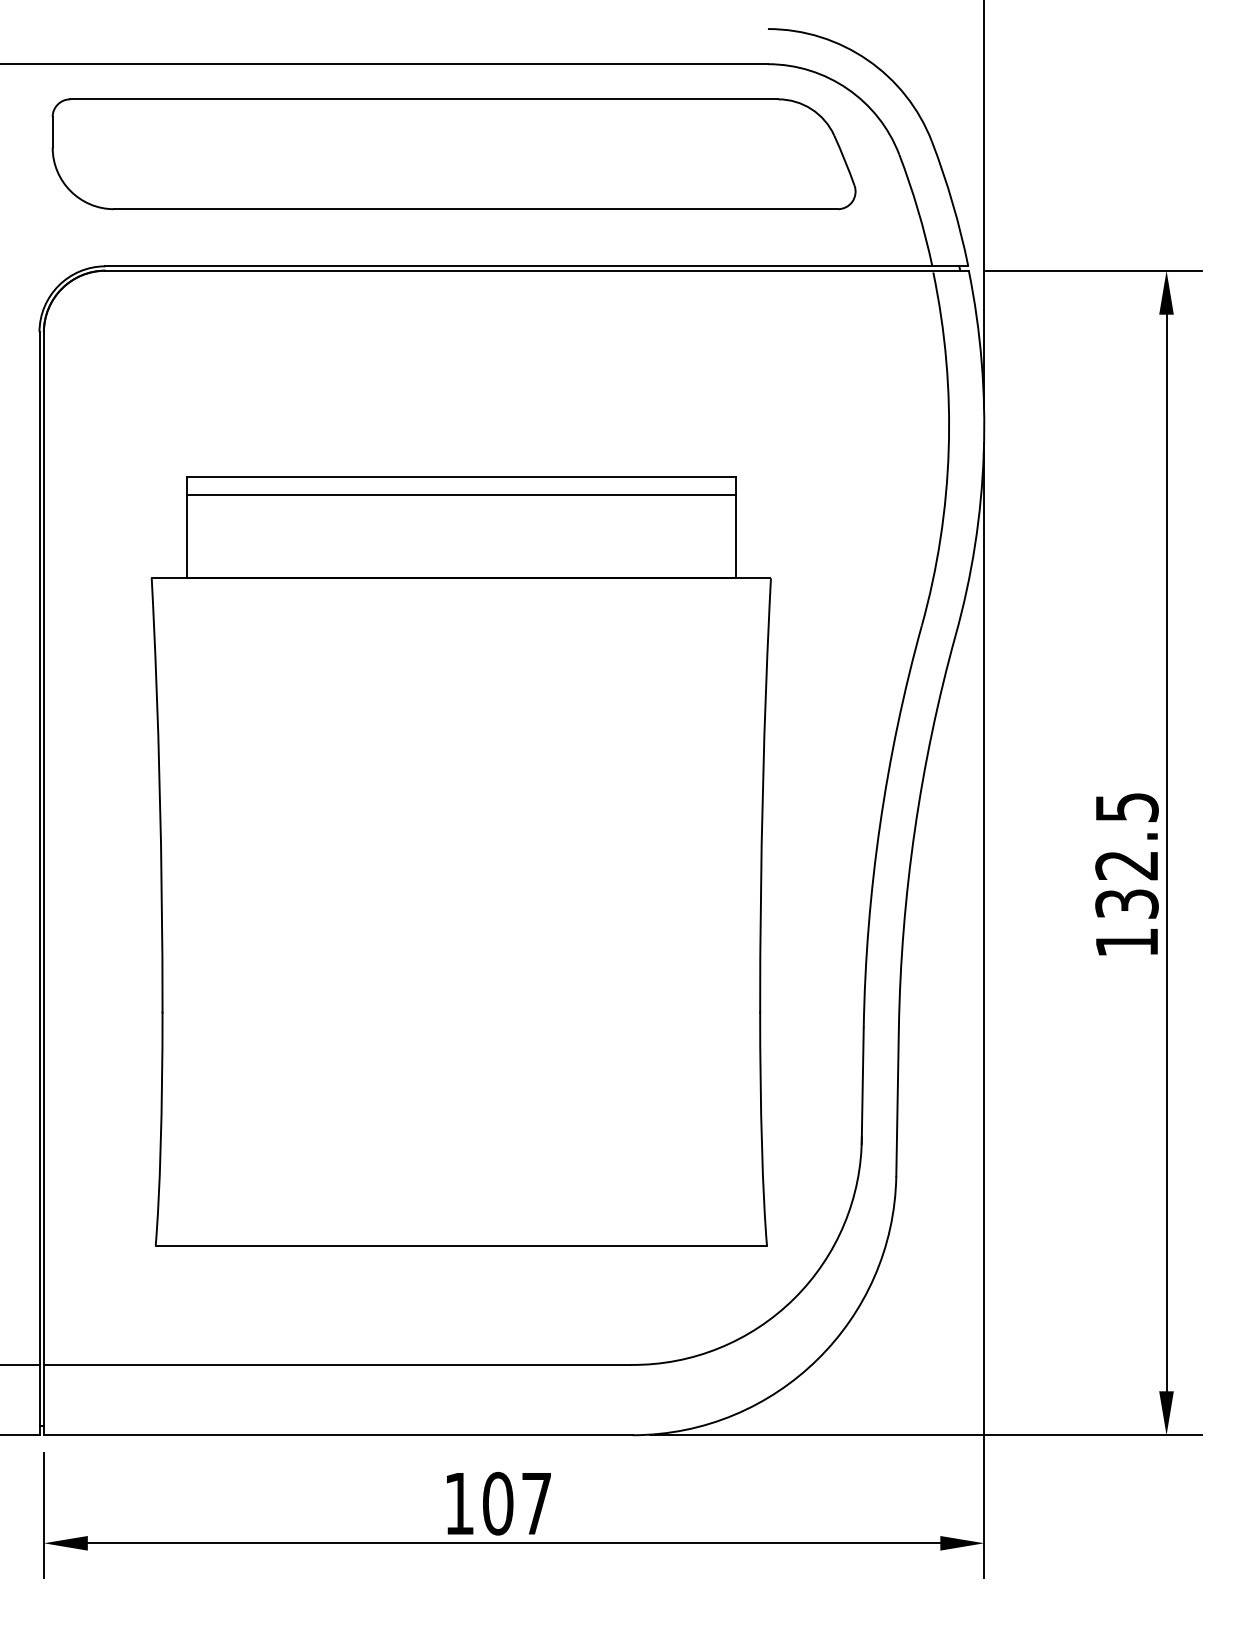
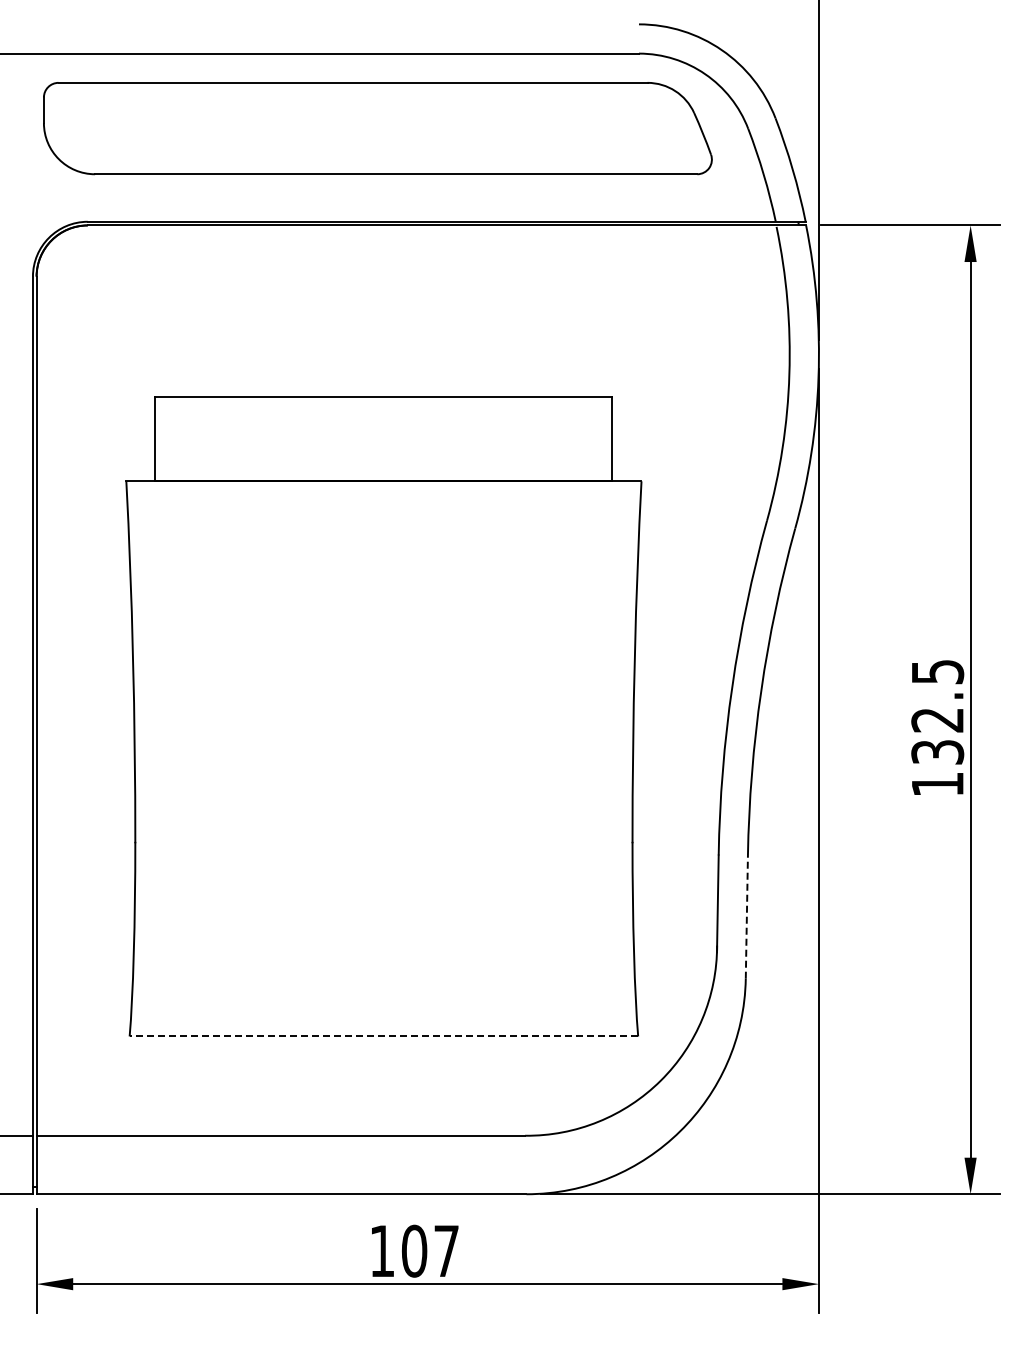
line: (460, 494) -> (383, 411), removed
line: (897, 1101) -> (746, 916), solid -> dashed
line: (460, 1245) -> (383, 1036), solid -> dashed

